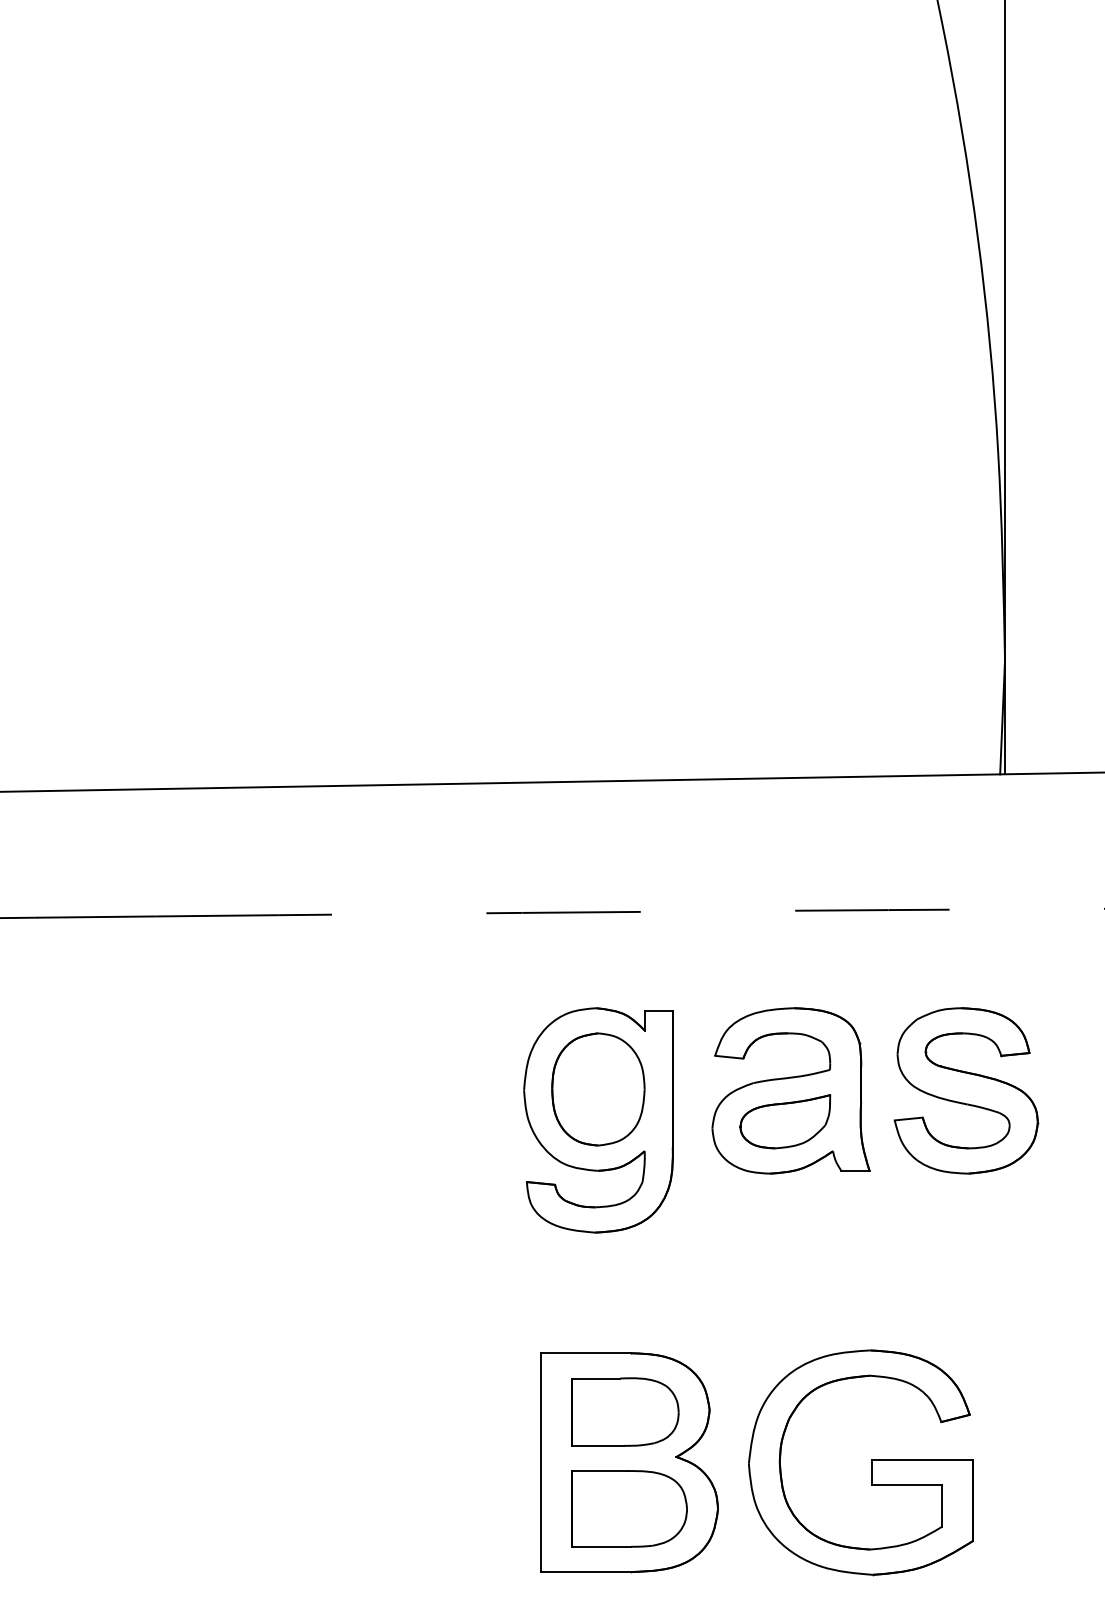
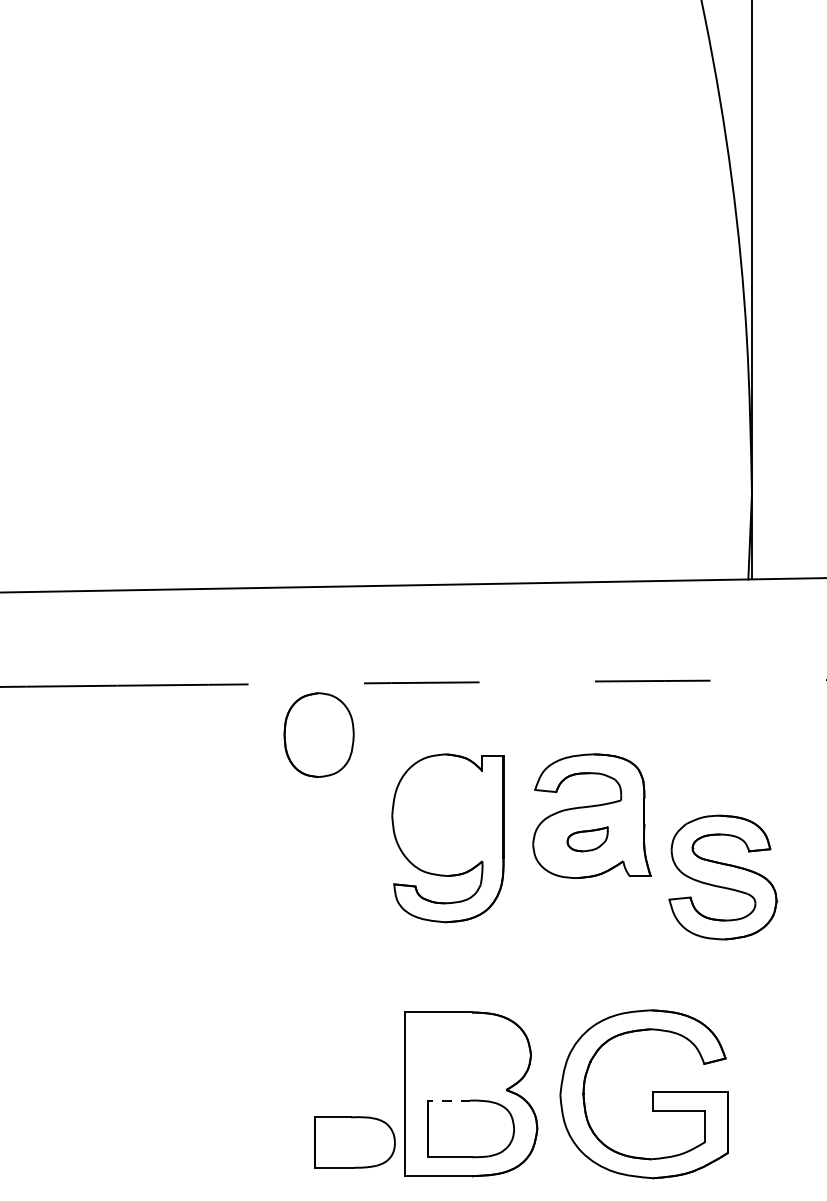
part: (598, 1089) -> (319, 735), moved
part: (966, 1090) -> (723, 877), moved
part: (785, 1121) -> (587, 839), size x0.6
part: (625, 1411) -> (355, 1142), moved
line: (599, 1471) -> (448, 1100), solid -> dashed

